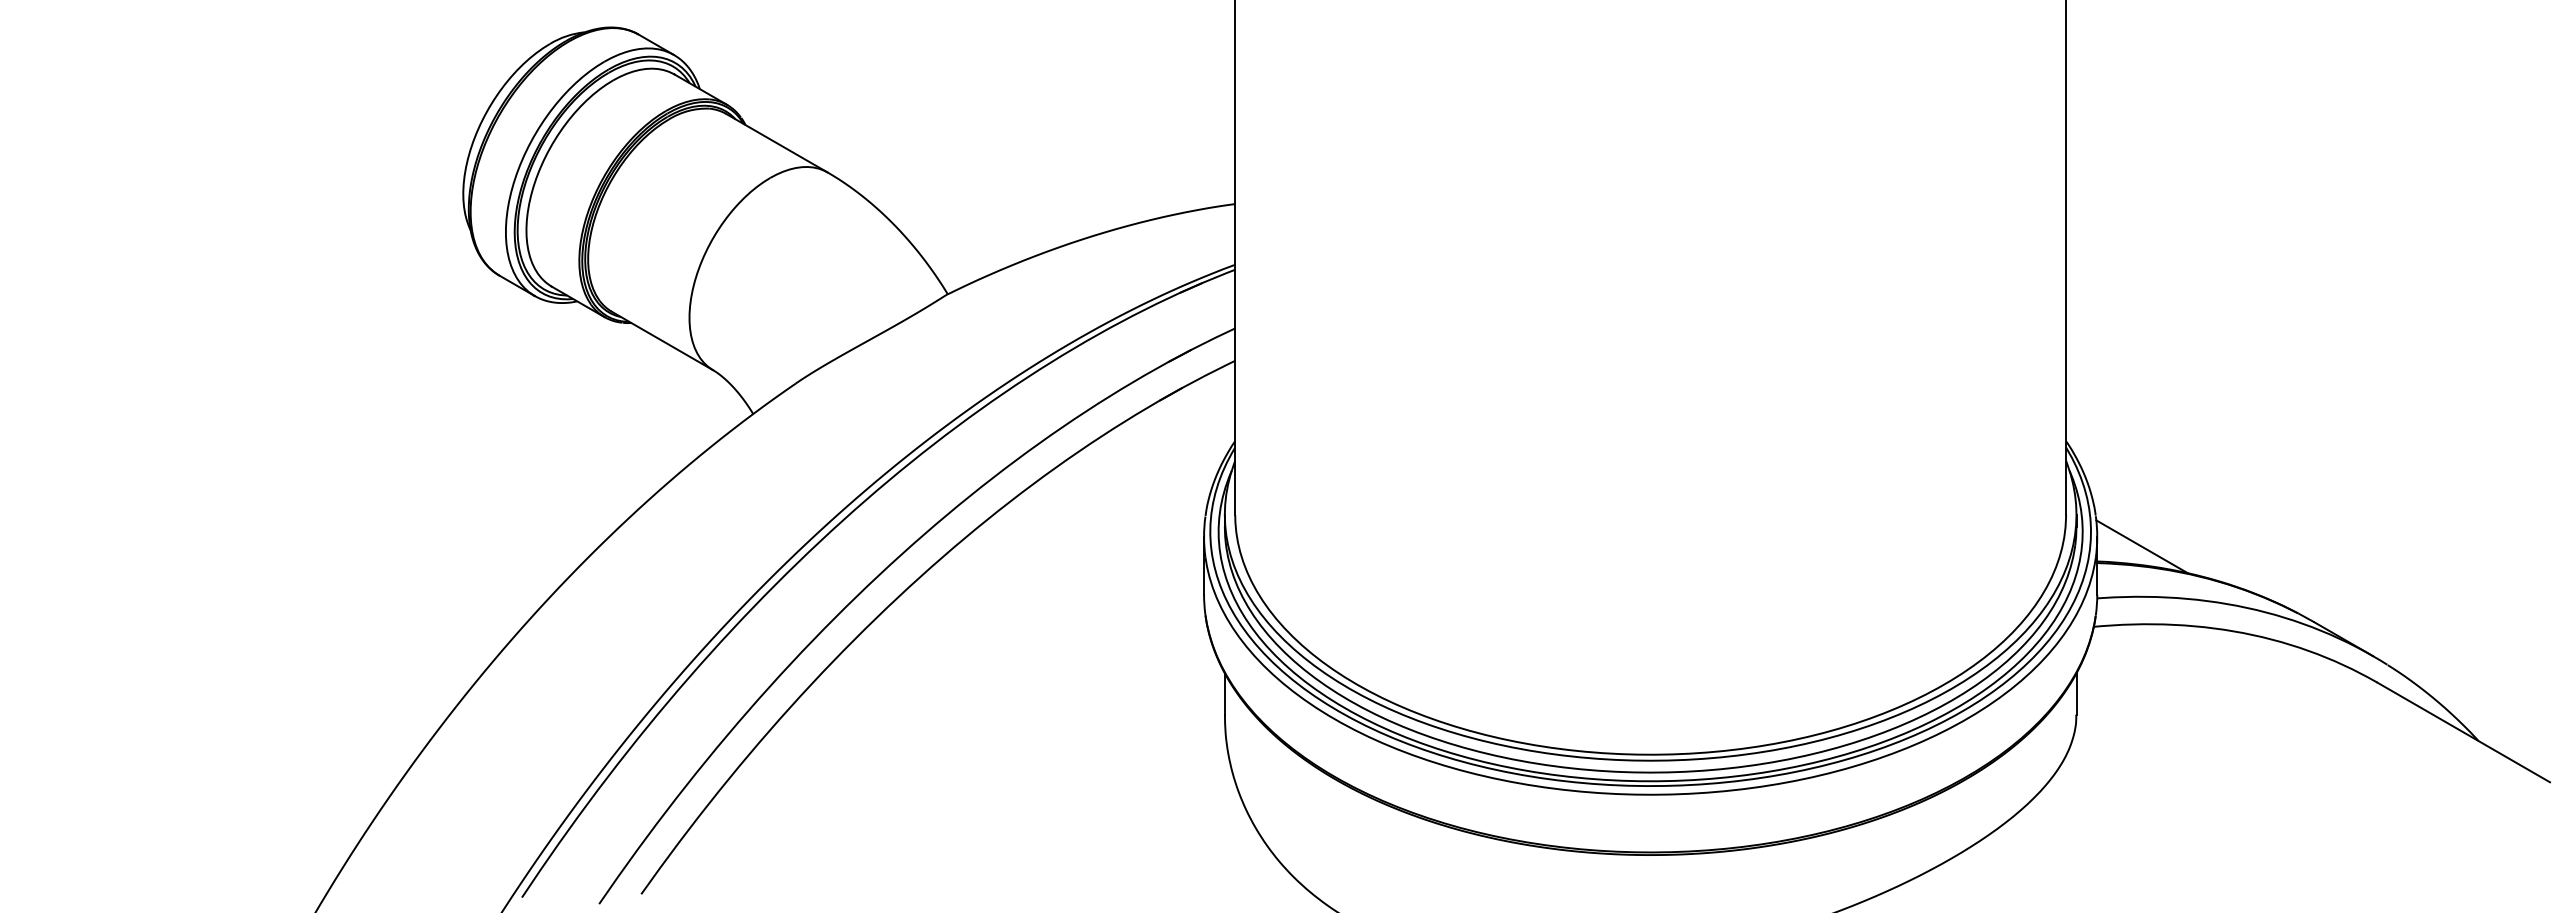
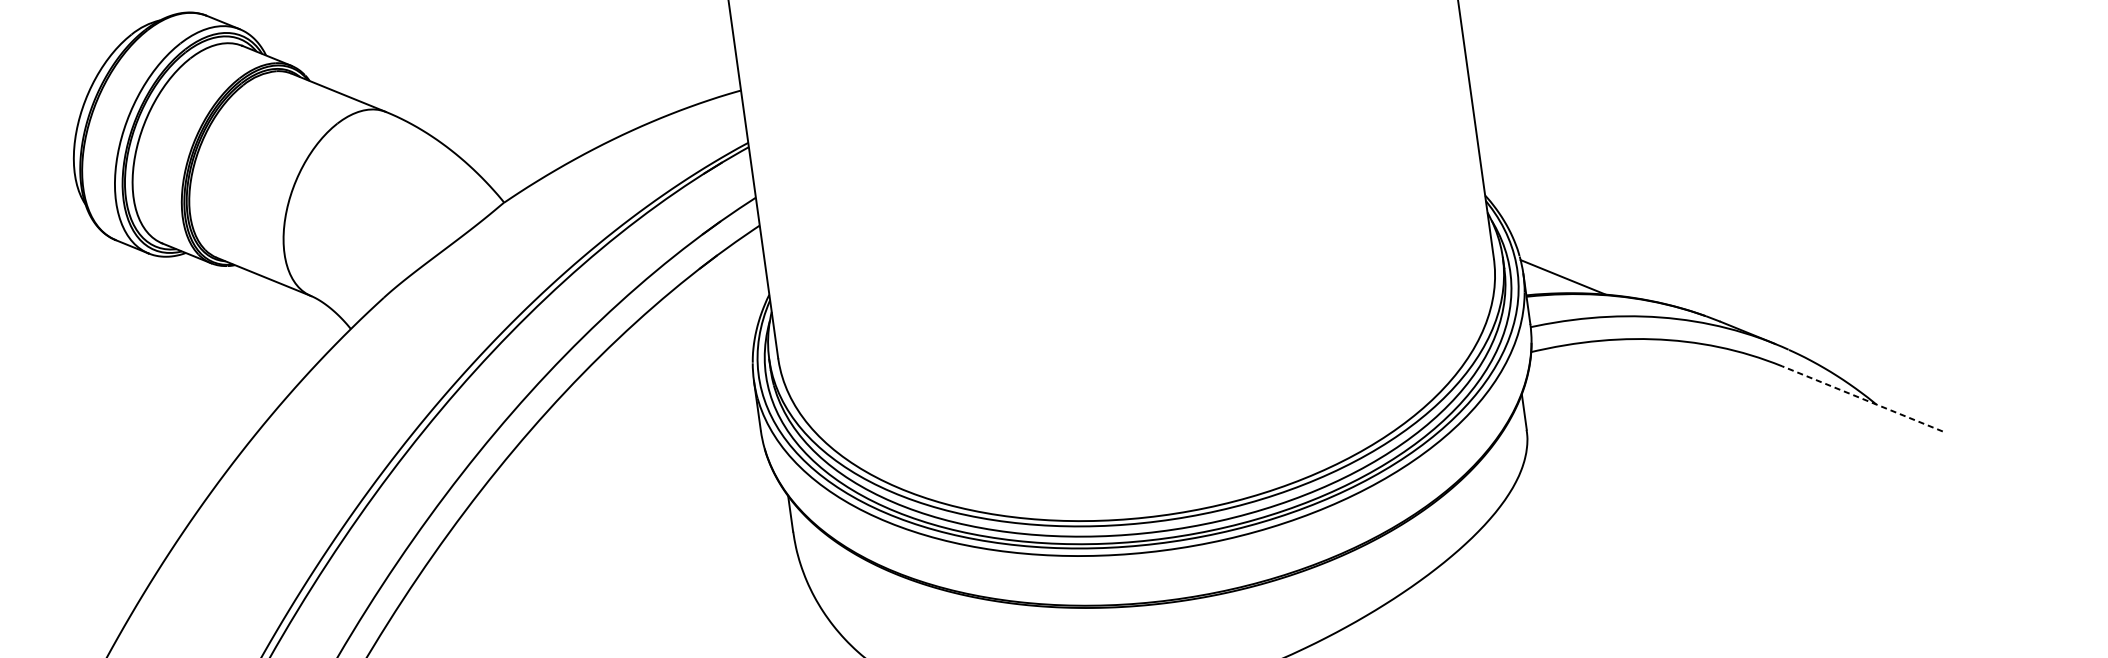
line: (2463, 732) -> (1862, 398), solid -> dashed

